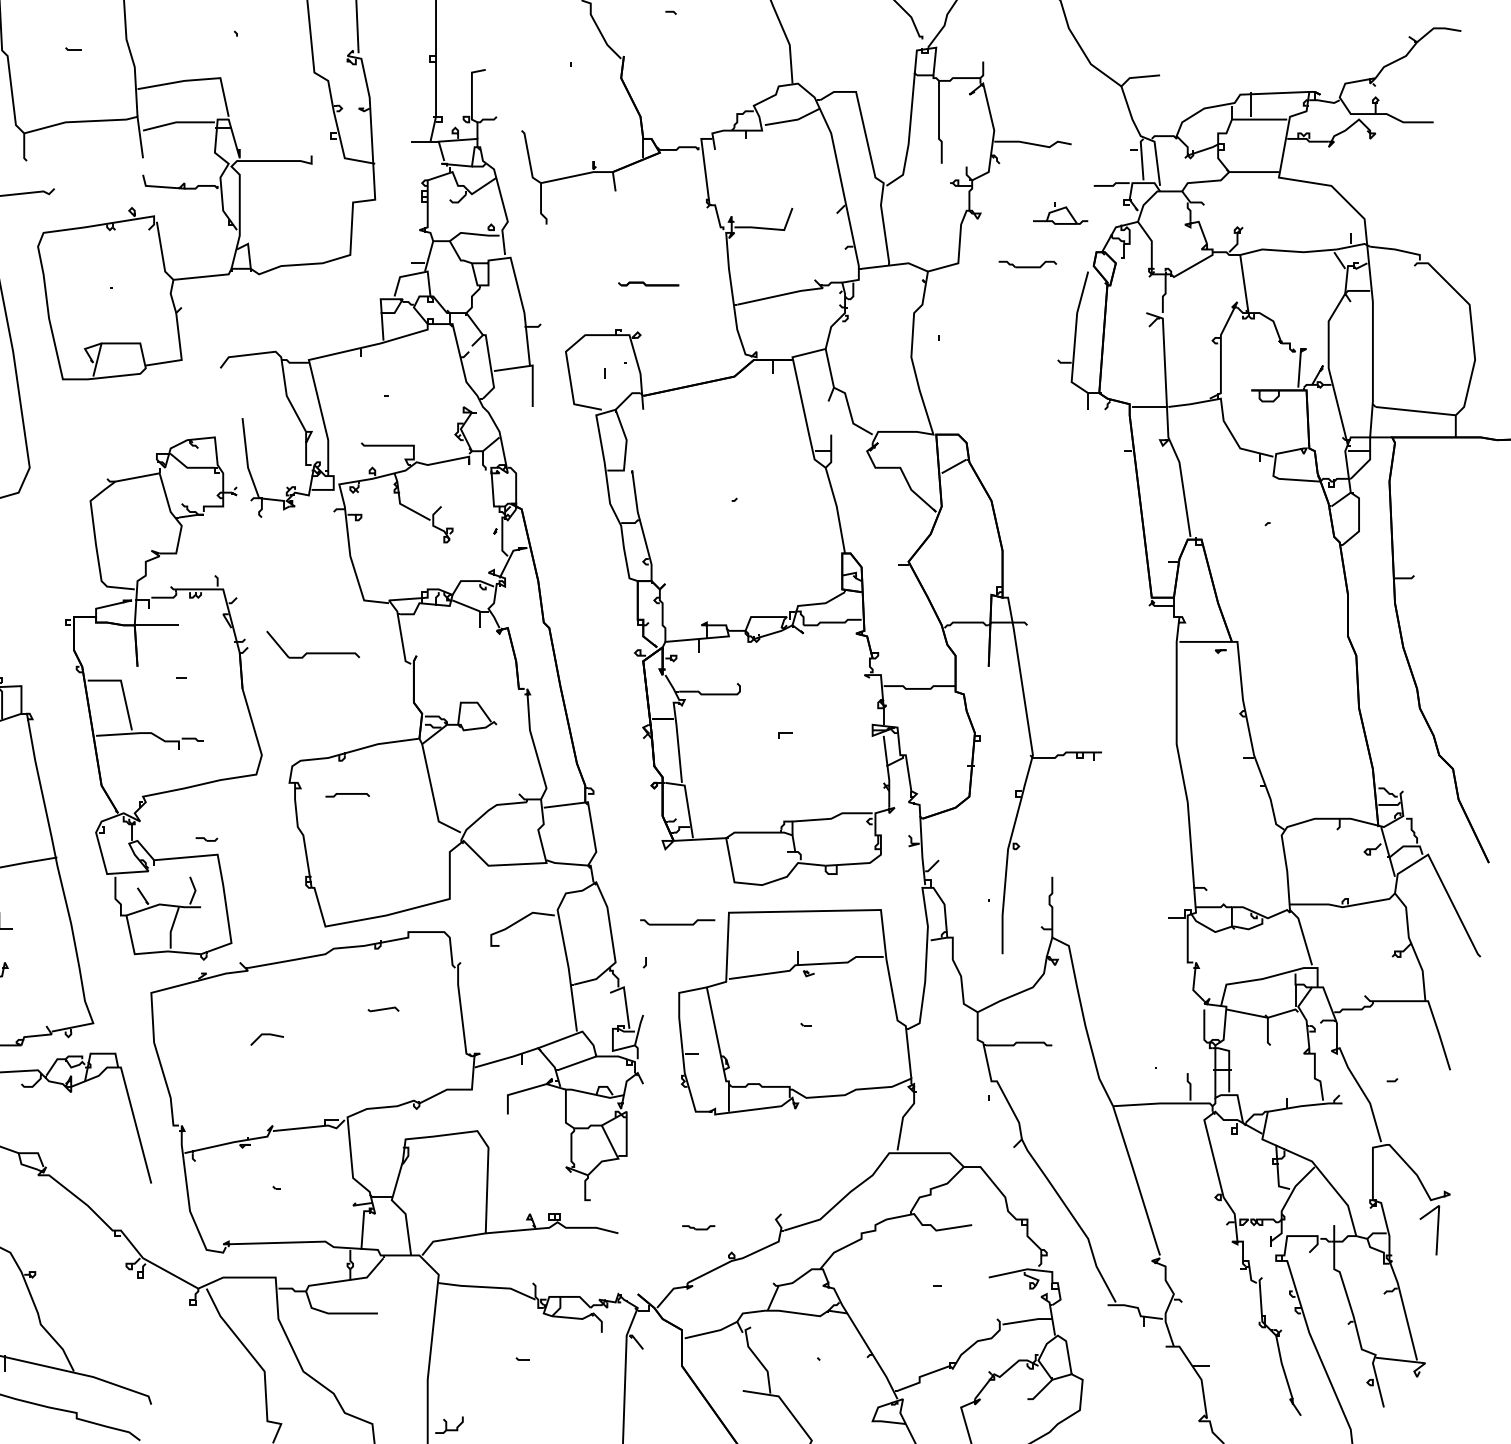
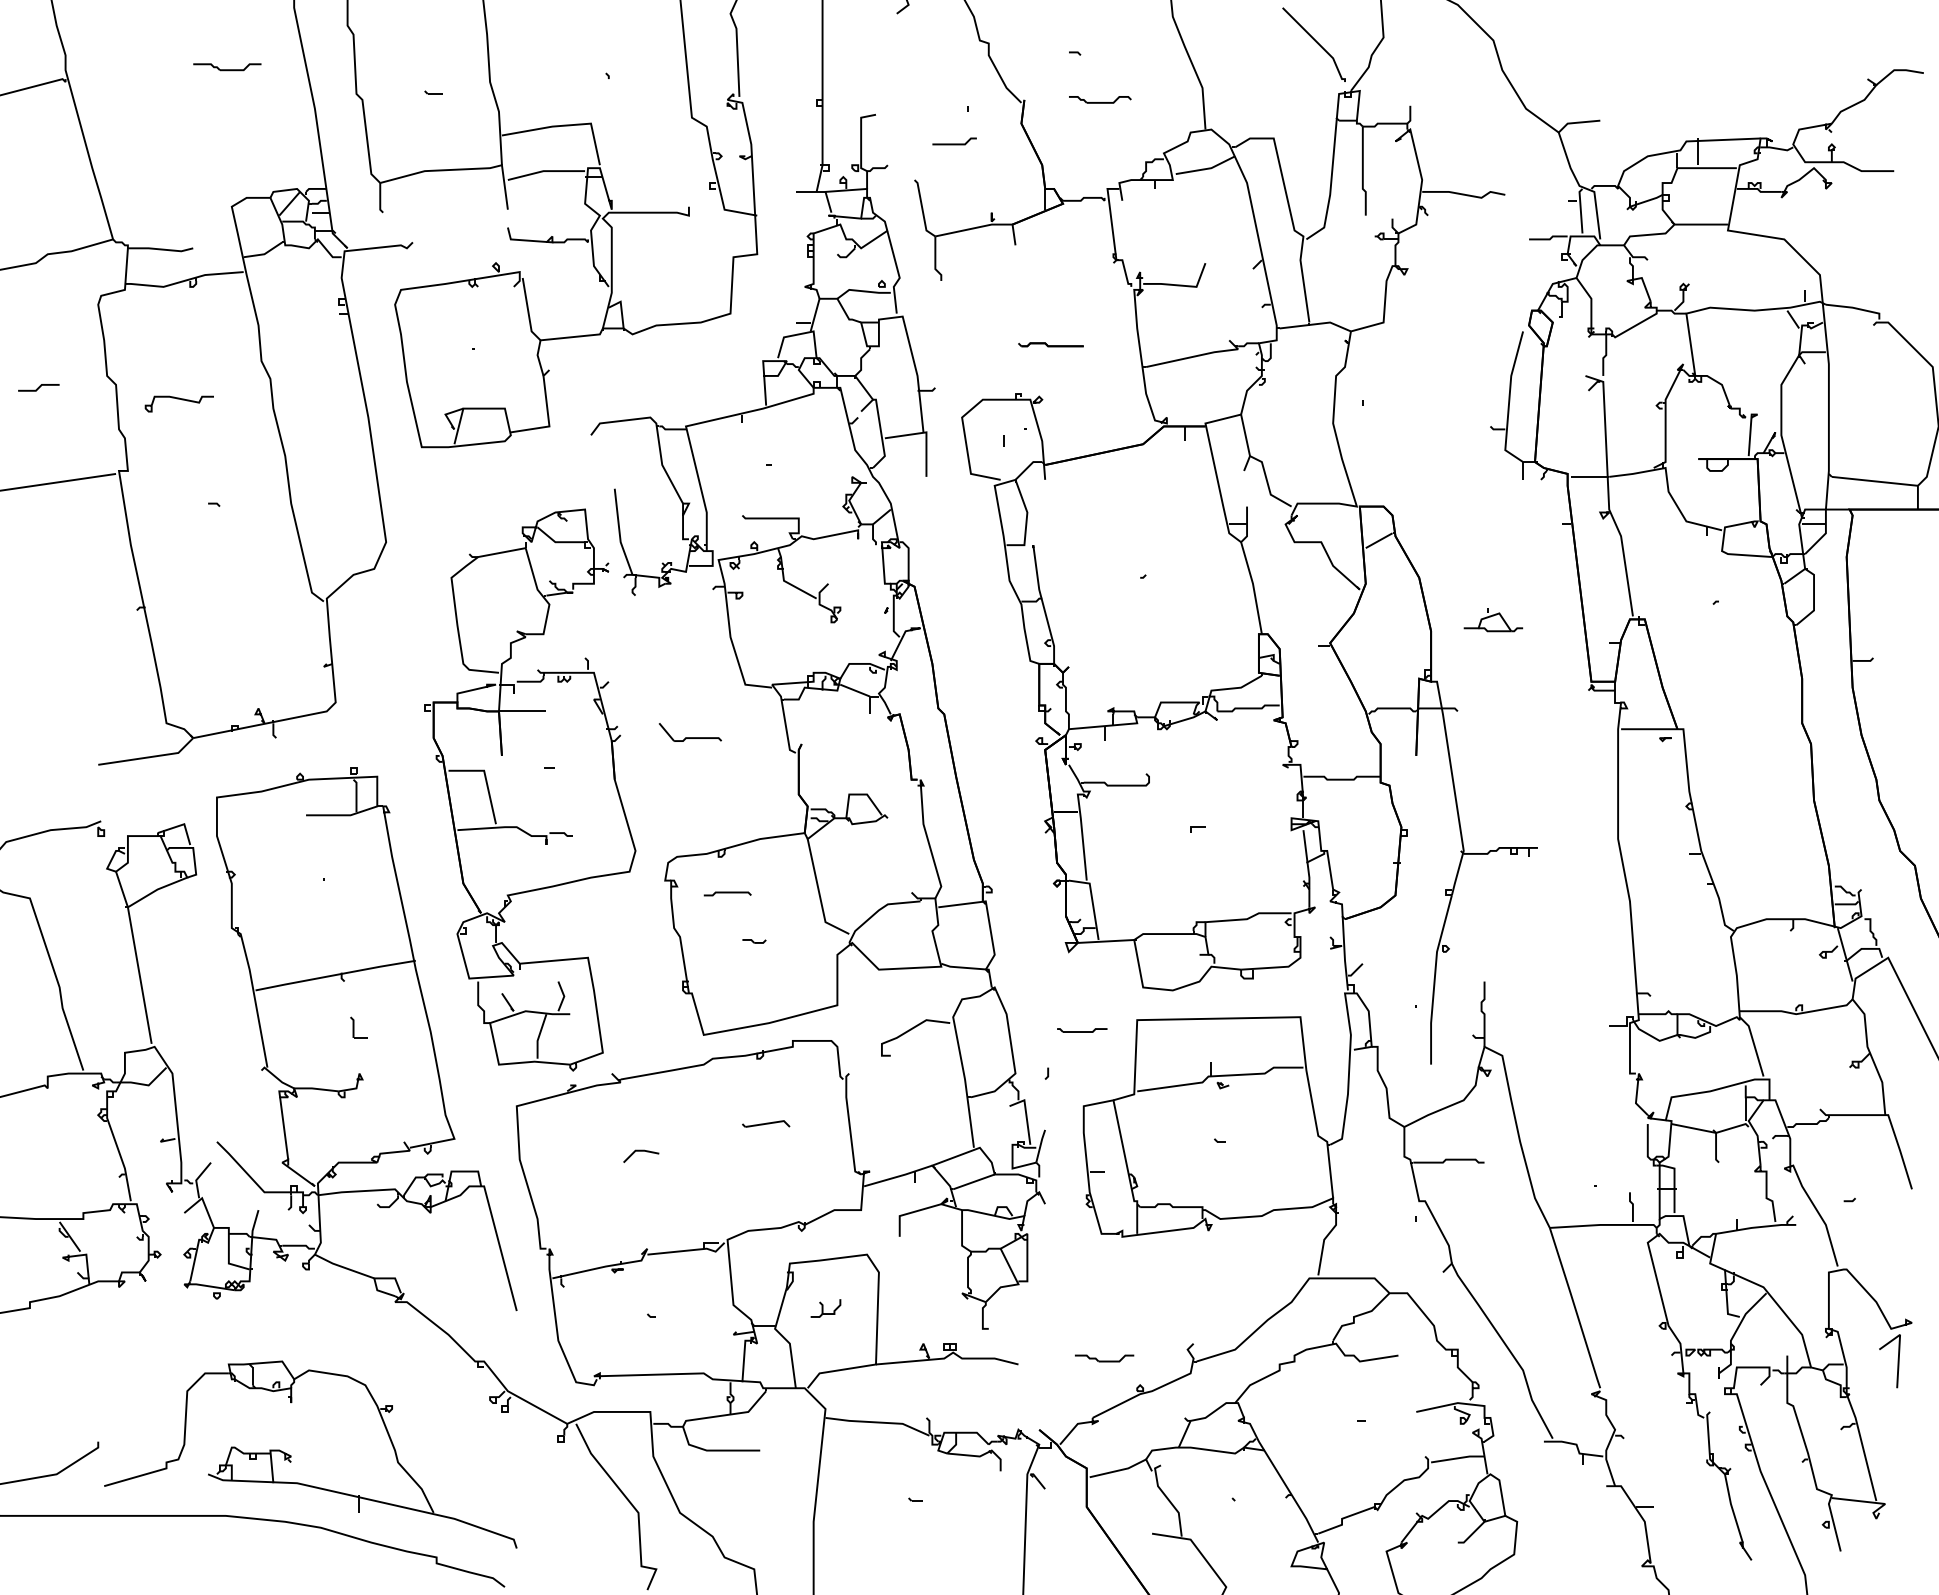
line: (558, 96) -> (954, 143), added
part: (1060, 213) -> (1493, 620), moved
part: (1028, 264) -> (1100, 99), moved
part: (312, 644) -> (689, 732), size x0.62
part: (206, 839) -> (754, 941), moved
part: (678, 922) -> (1082, 1030), size x0.62
part: (383, 1008) -> (766, 1123), size x1.43
part: (698, 1227) -> (1104, 1358), size x1.67
part: (448, 1425) -> (825, 1308), moved

